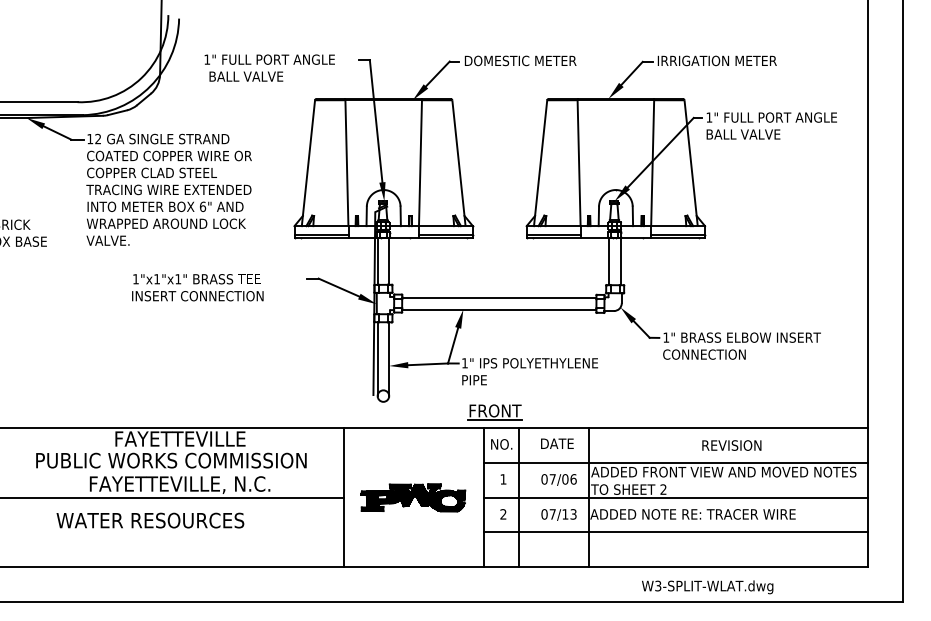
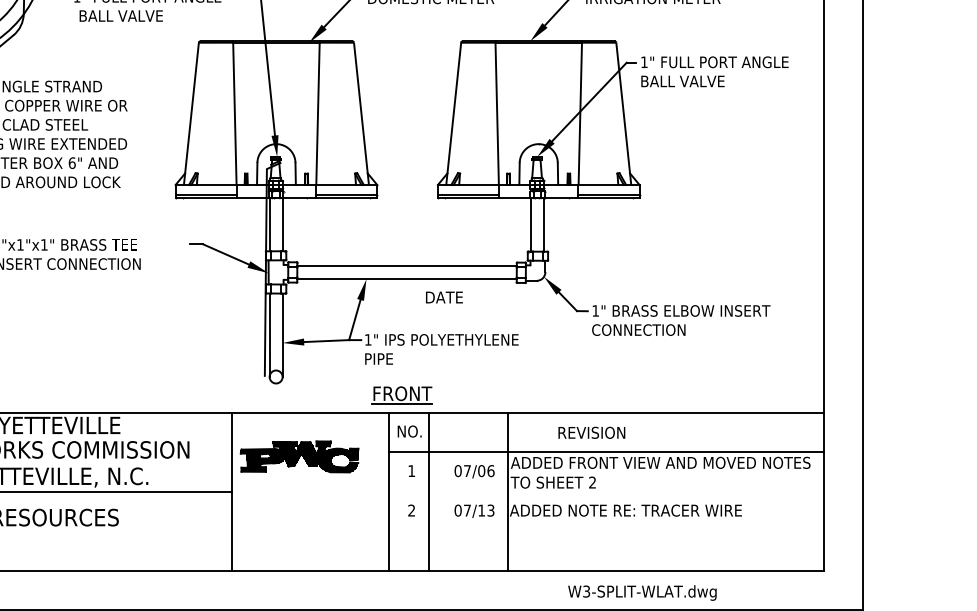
text: (557, 443) -> (444, 297), moved
text: (731, 445) -> (591, 432), moved
part: (413, 497) -> (299, 456), moved
line: (675, 497) -> (606, 491), removed
line: (675, 532) -> (606, 531), removed

